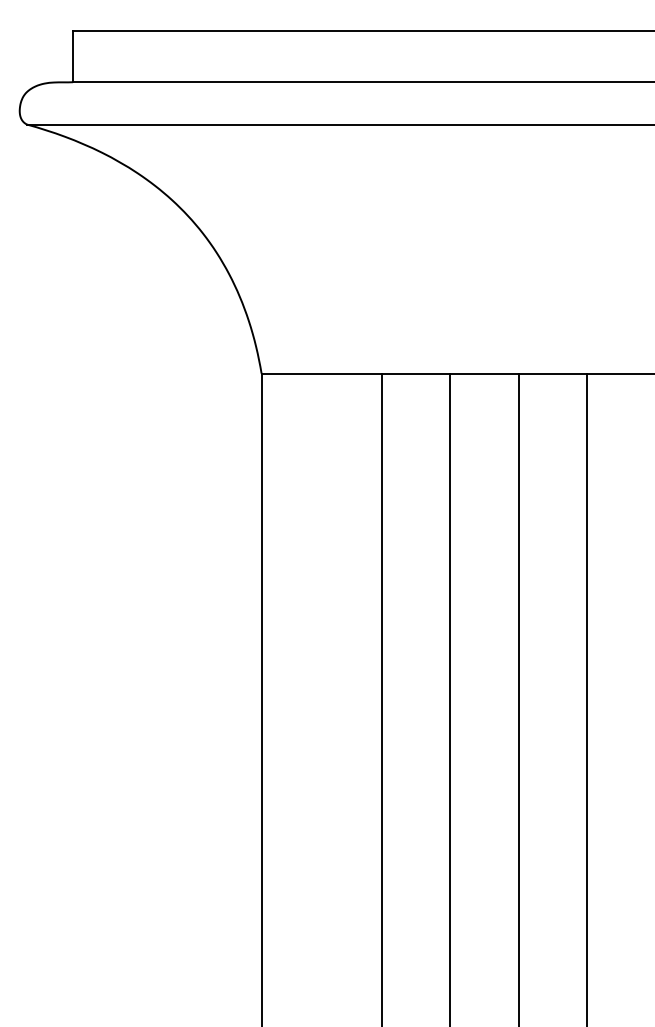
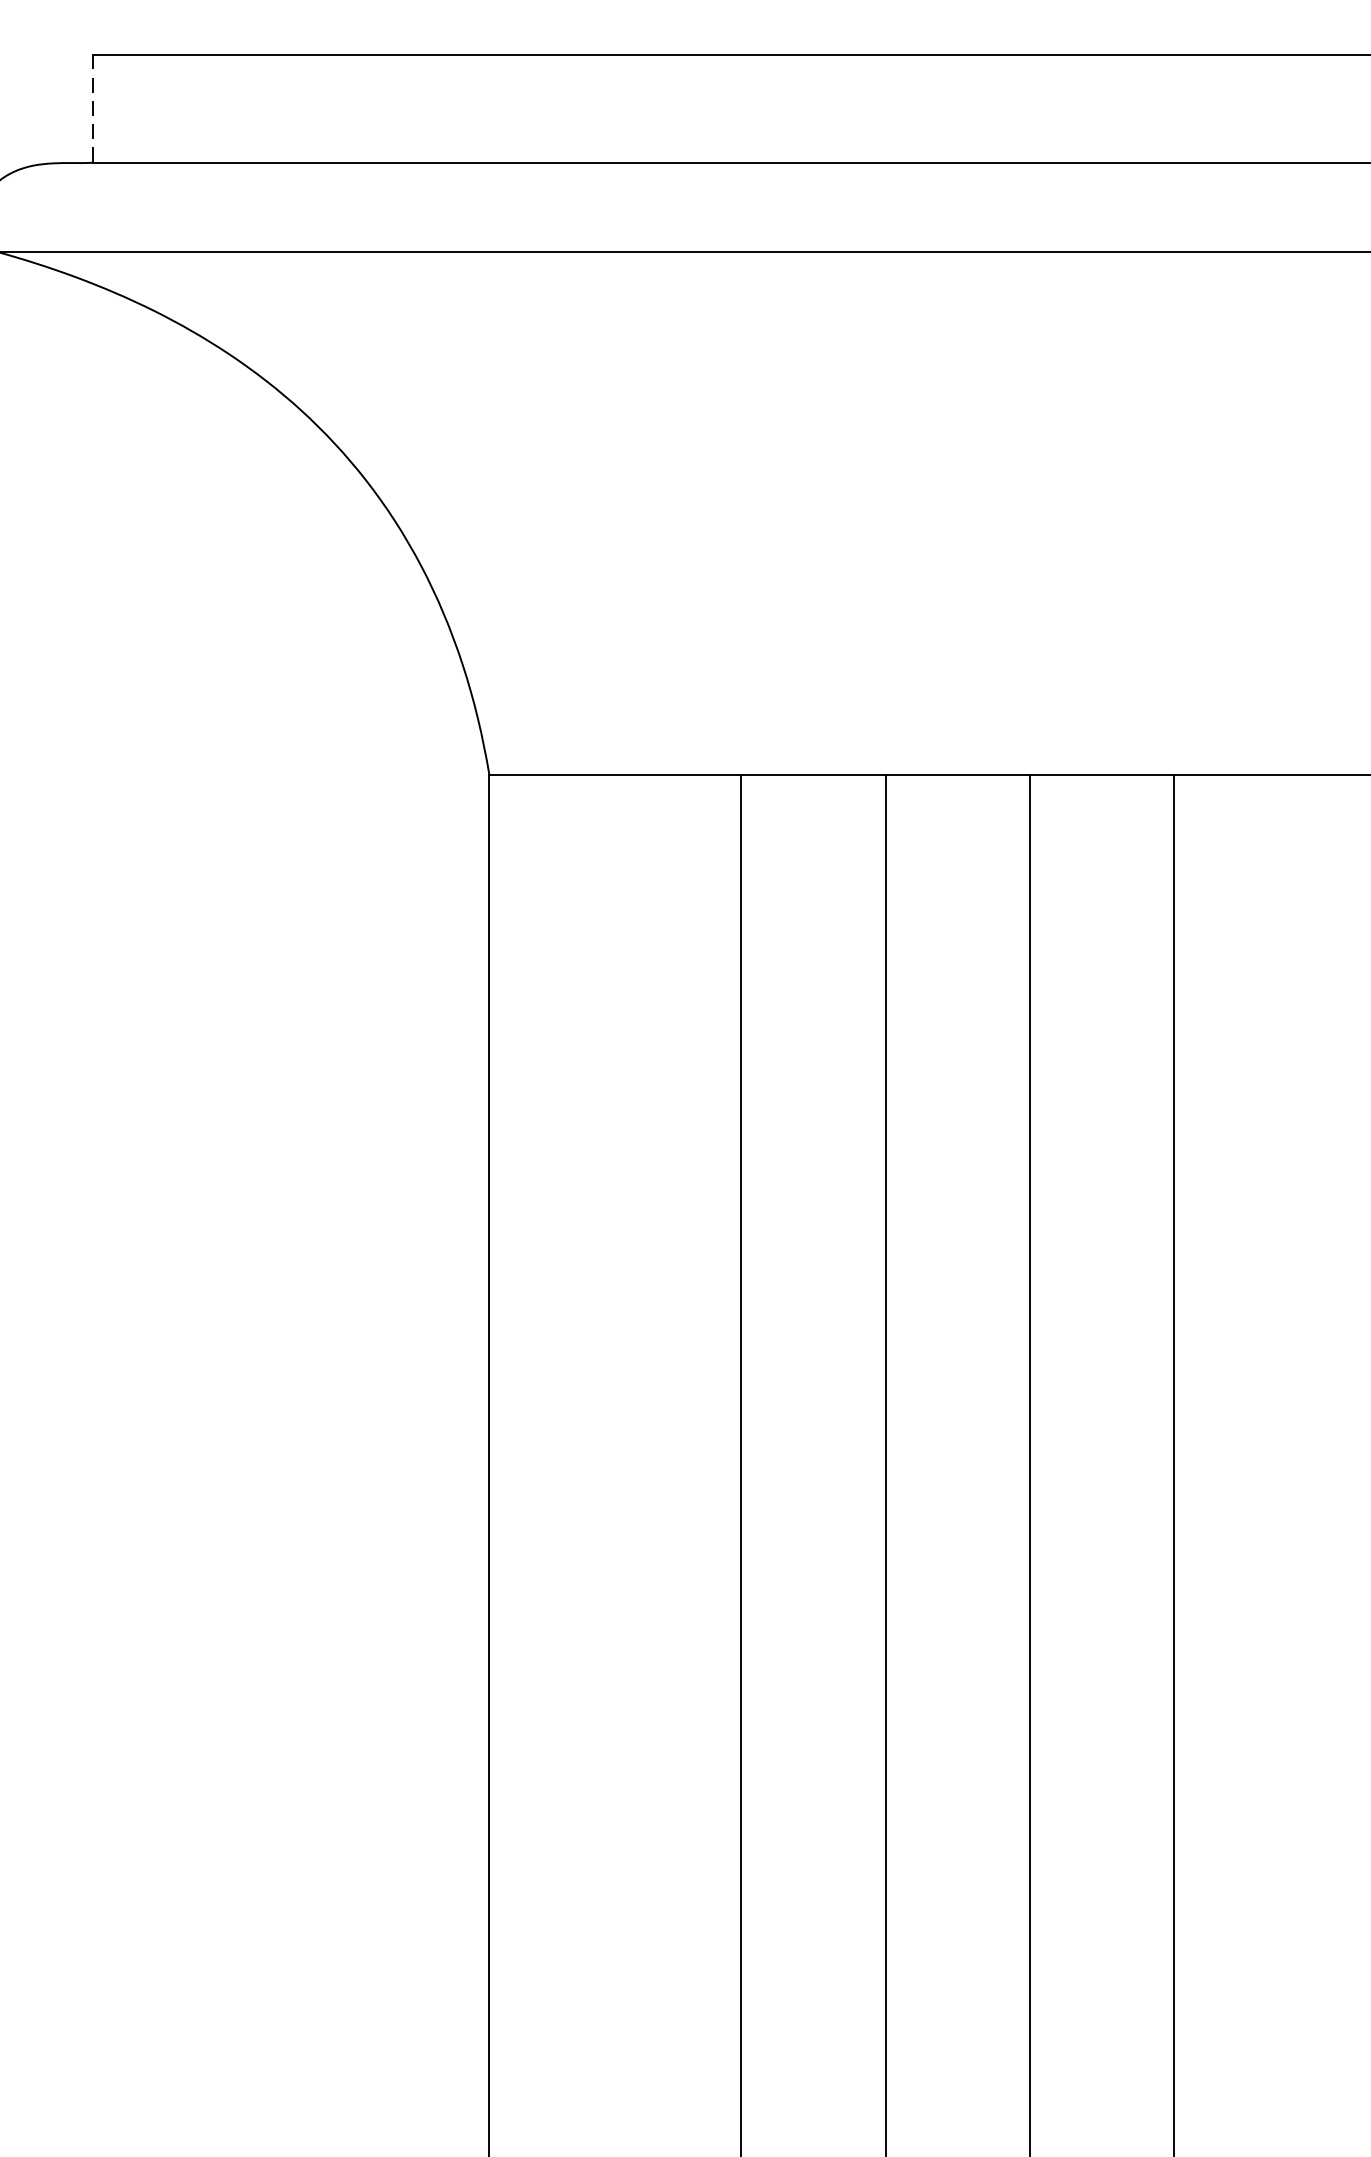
line: (73, 56) -> (94, 108), solid -> dashed

